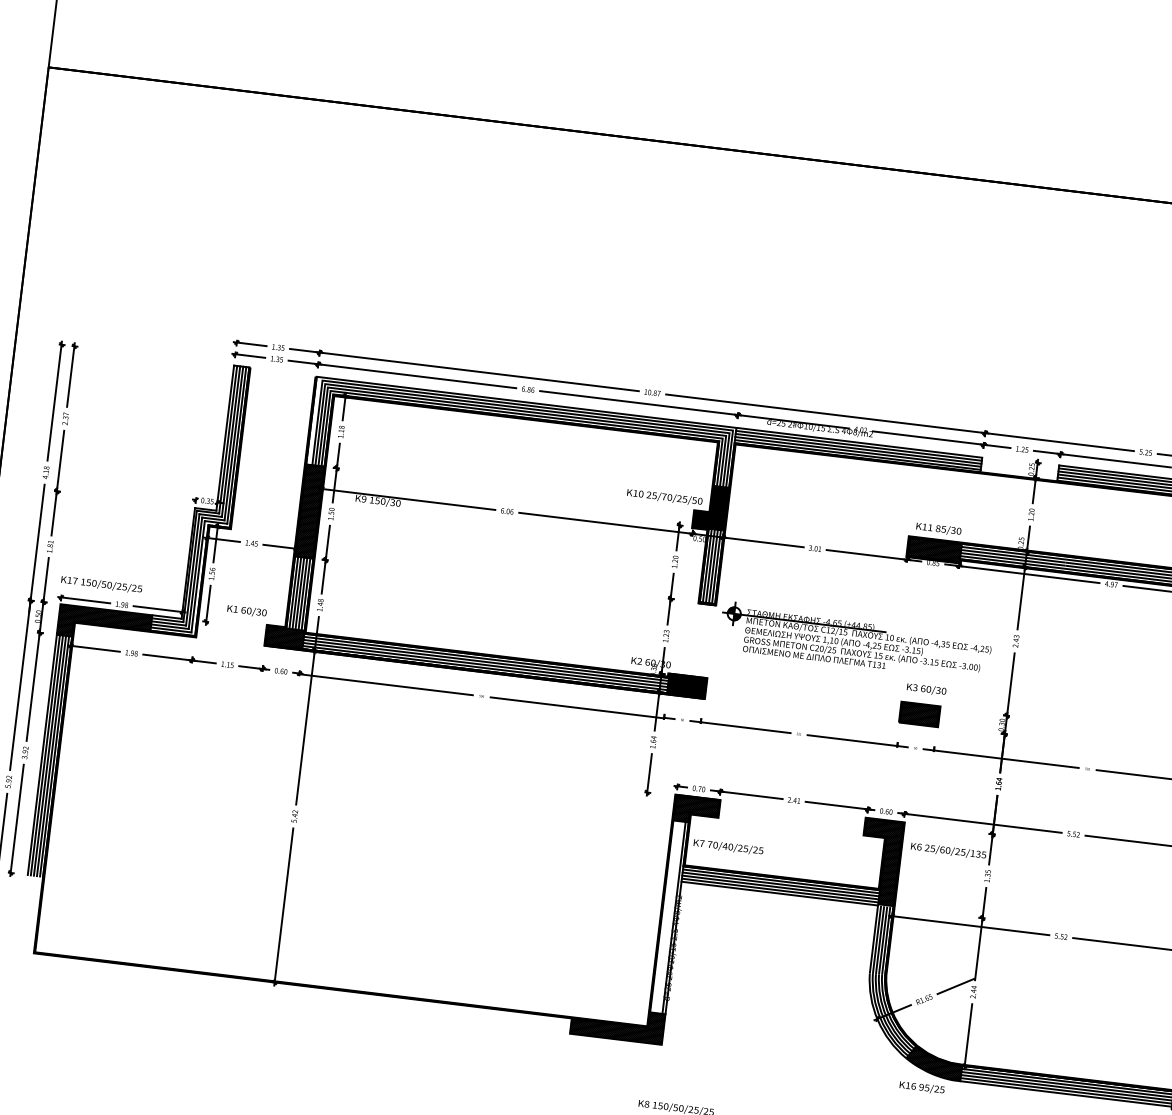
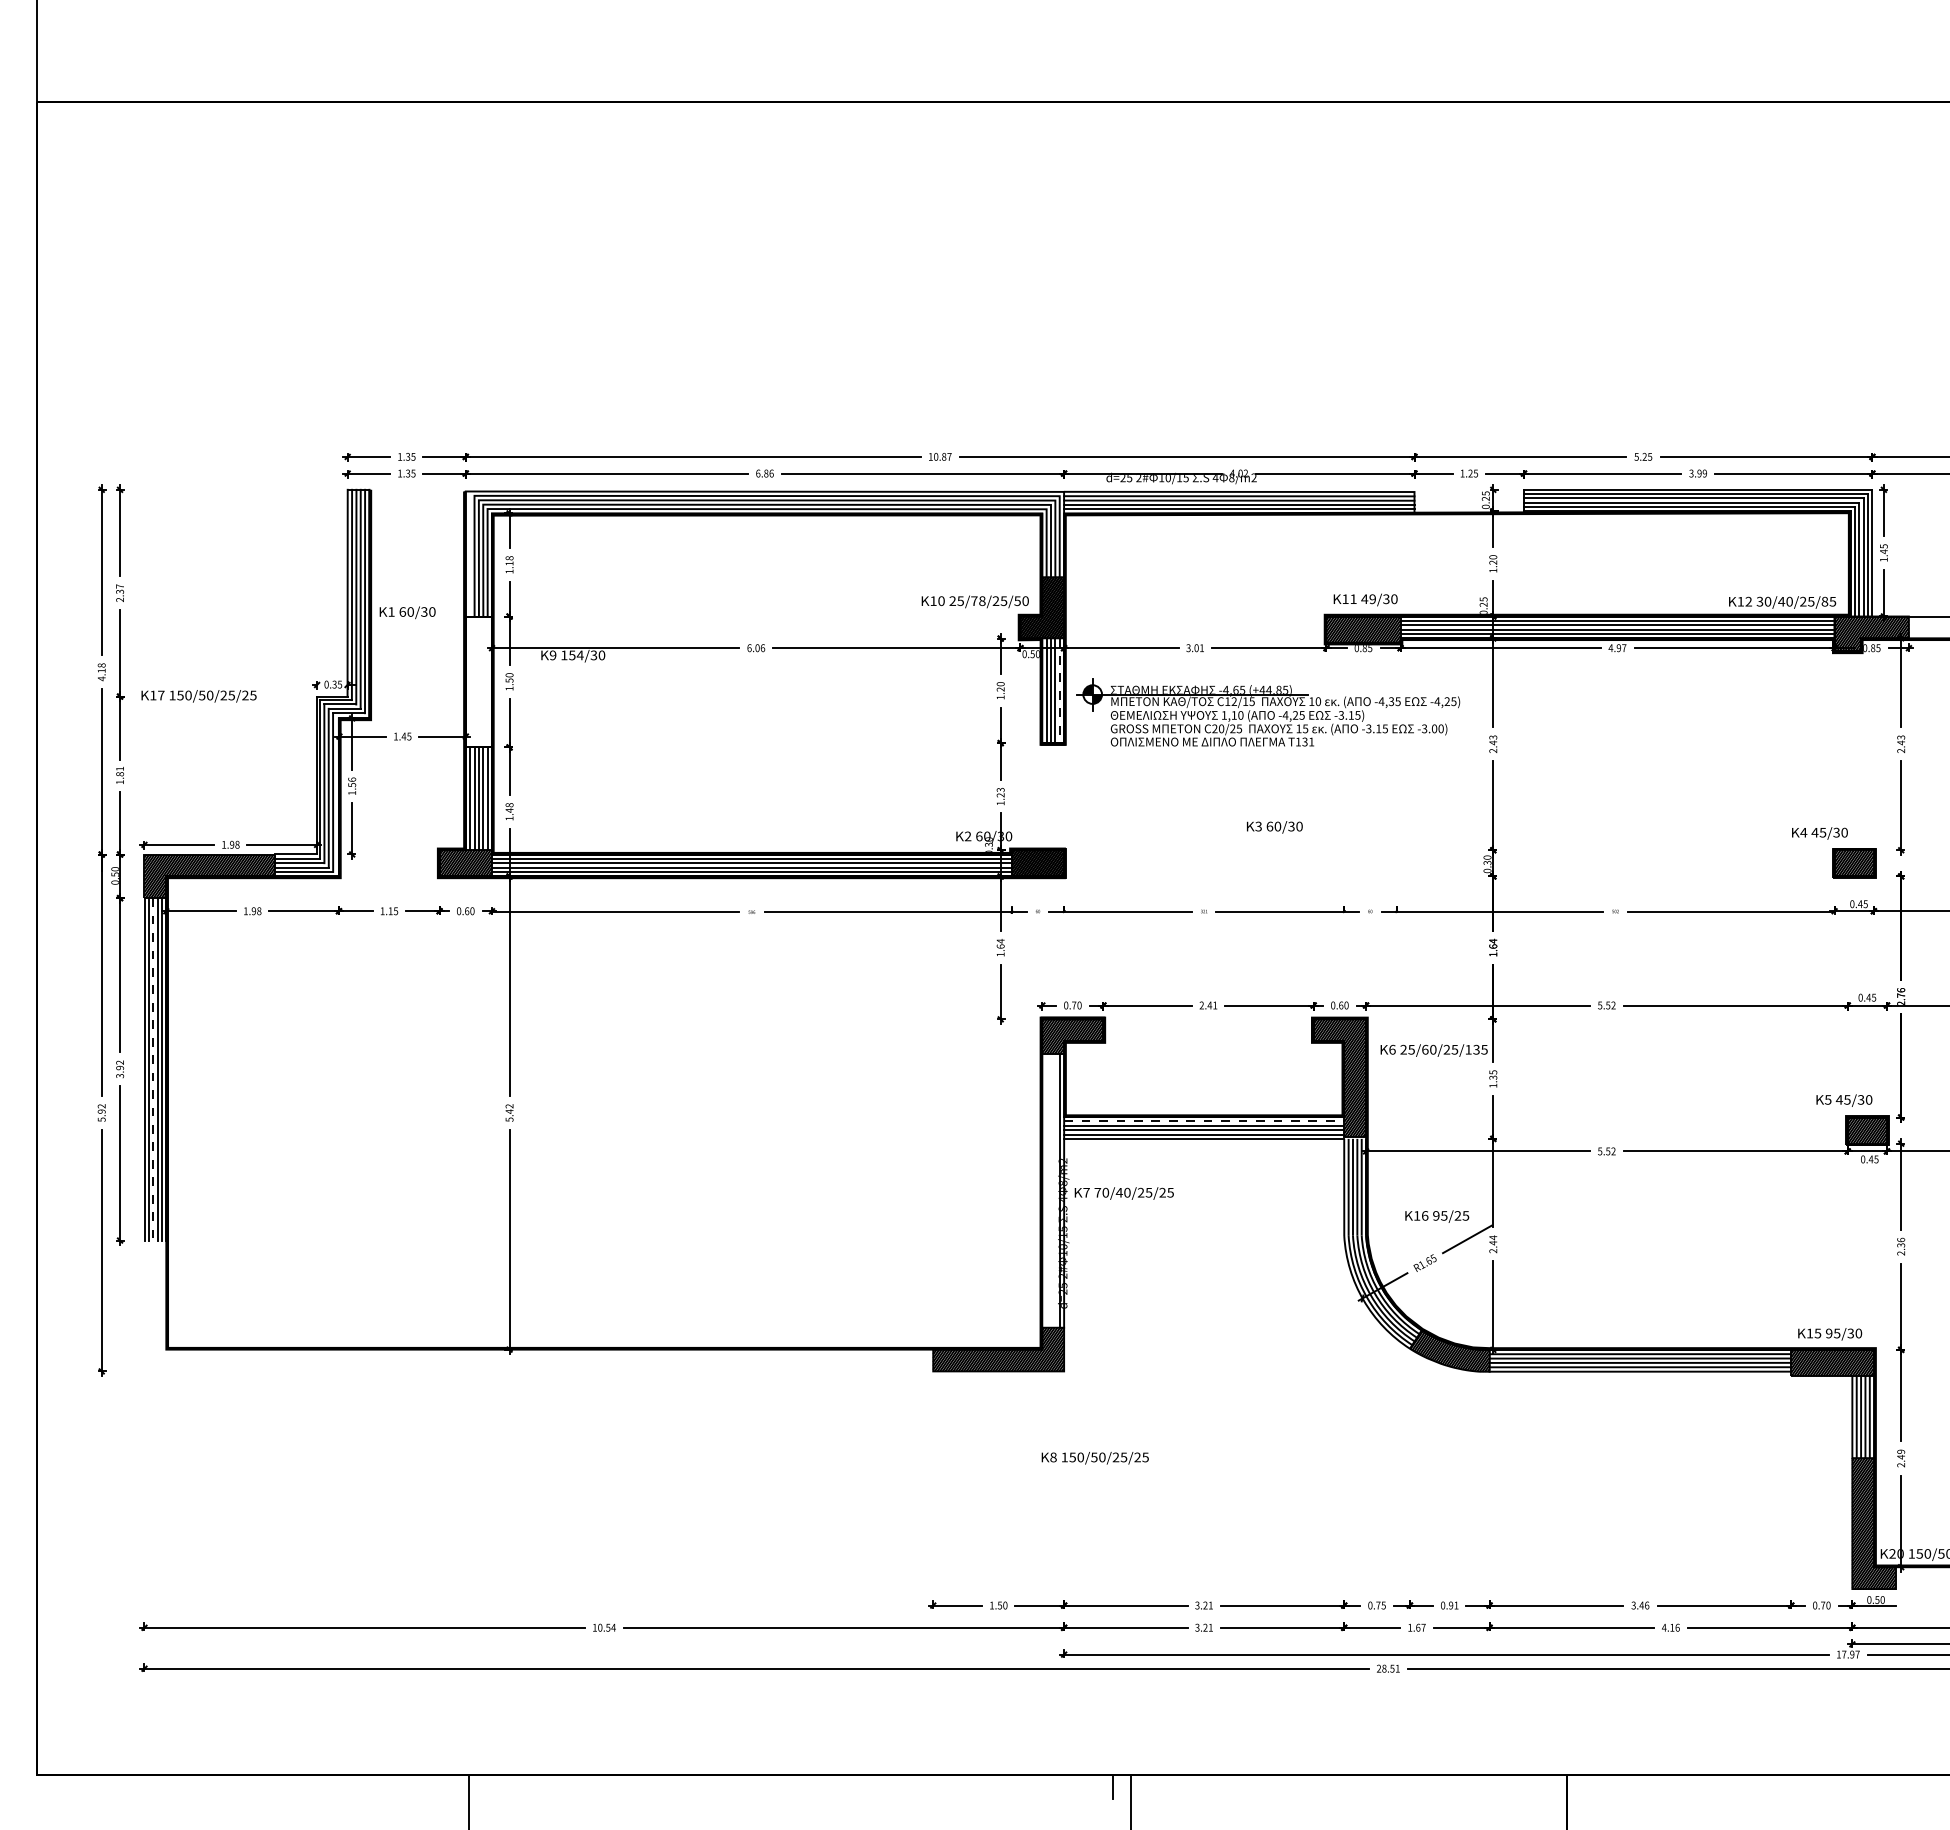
text: (669, 497) -> (982, 601), 25/70/25/50 -> 25/78/25/50
text: (382, 501) -> (579, 655), 150/30 -> 154/30
hatch: (309, 511) -> (478, 681), removed
text: (940, 529) -> (1368, 599), 85/30 -> 49/30
line: (716, 567) -> (1059, 691), solid -> dashed
text: (101, 584) -> (198, 696), moved
text: (246, 611) -> (407, 612), moved
part: (856, 641) -> (1268, 712), moved
text: (926, 689) -> (1274, 827), moved
part: (919, 714) -> (1370, 863), removed
line: (48, 755) -> (153, 1069), solid -> dashed
text: (727, 847) -> (1123, 1193), moved
line: (781, 881) -> (1204, 1121), solid -> dashed
text: (922, 1087) -> (1437, 1216), moved

